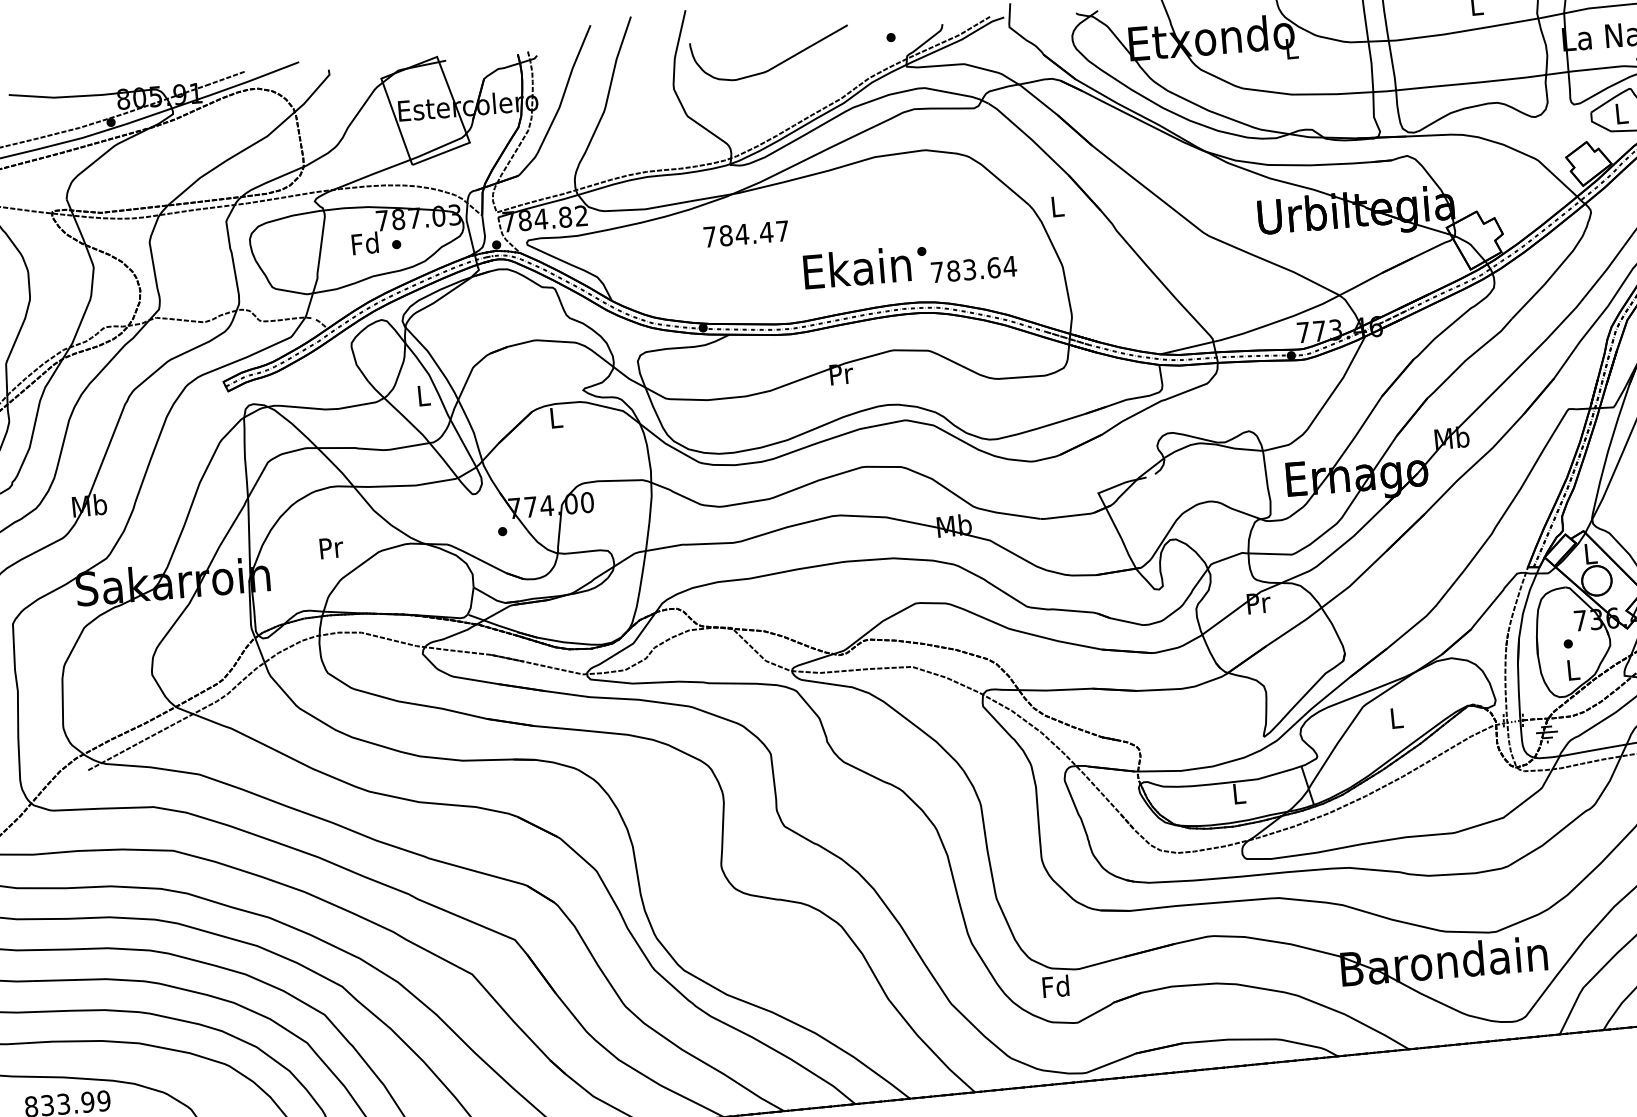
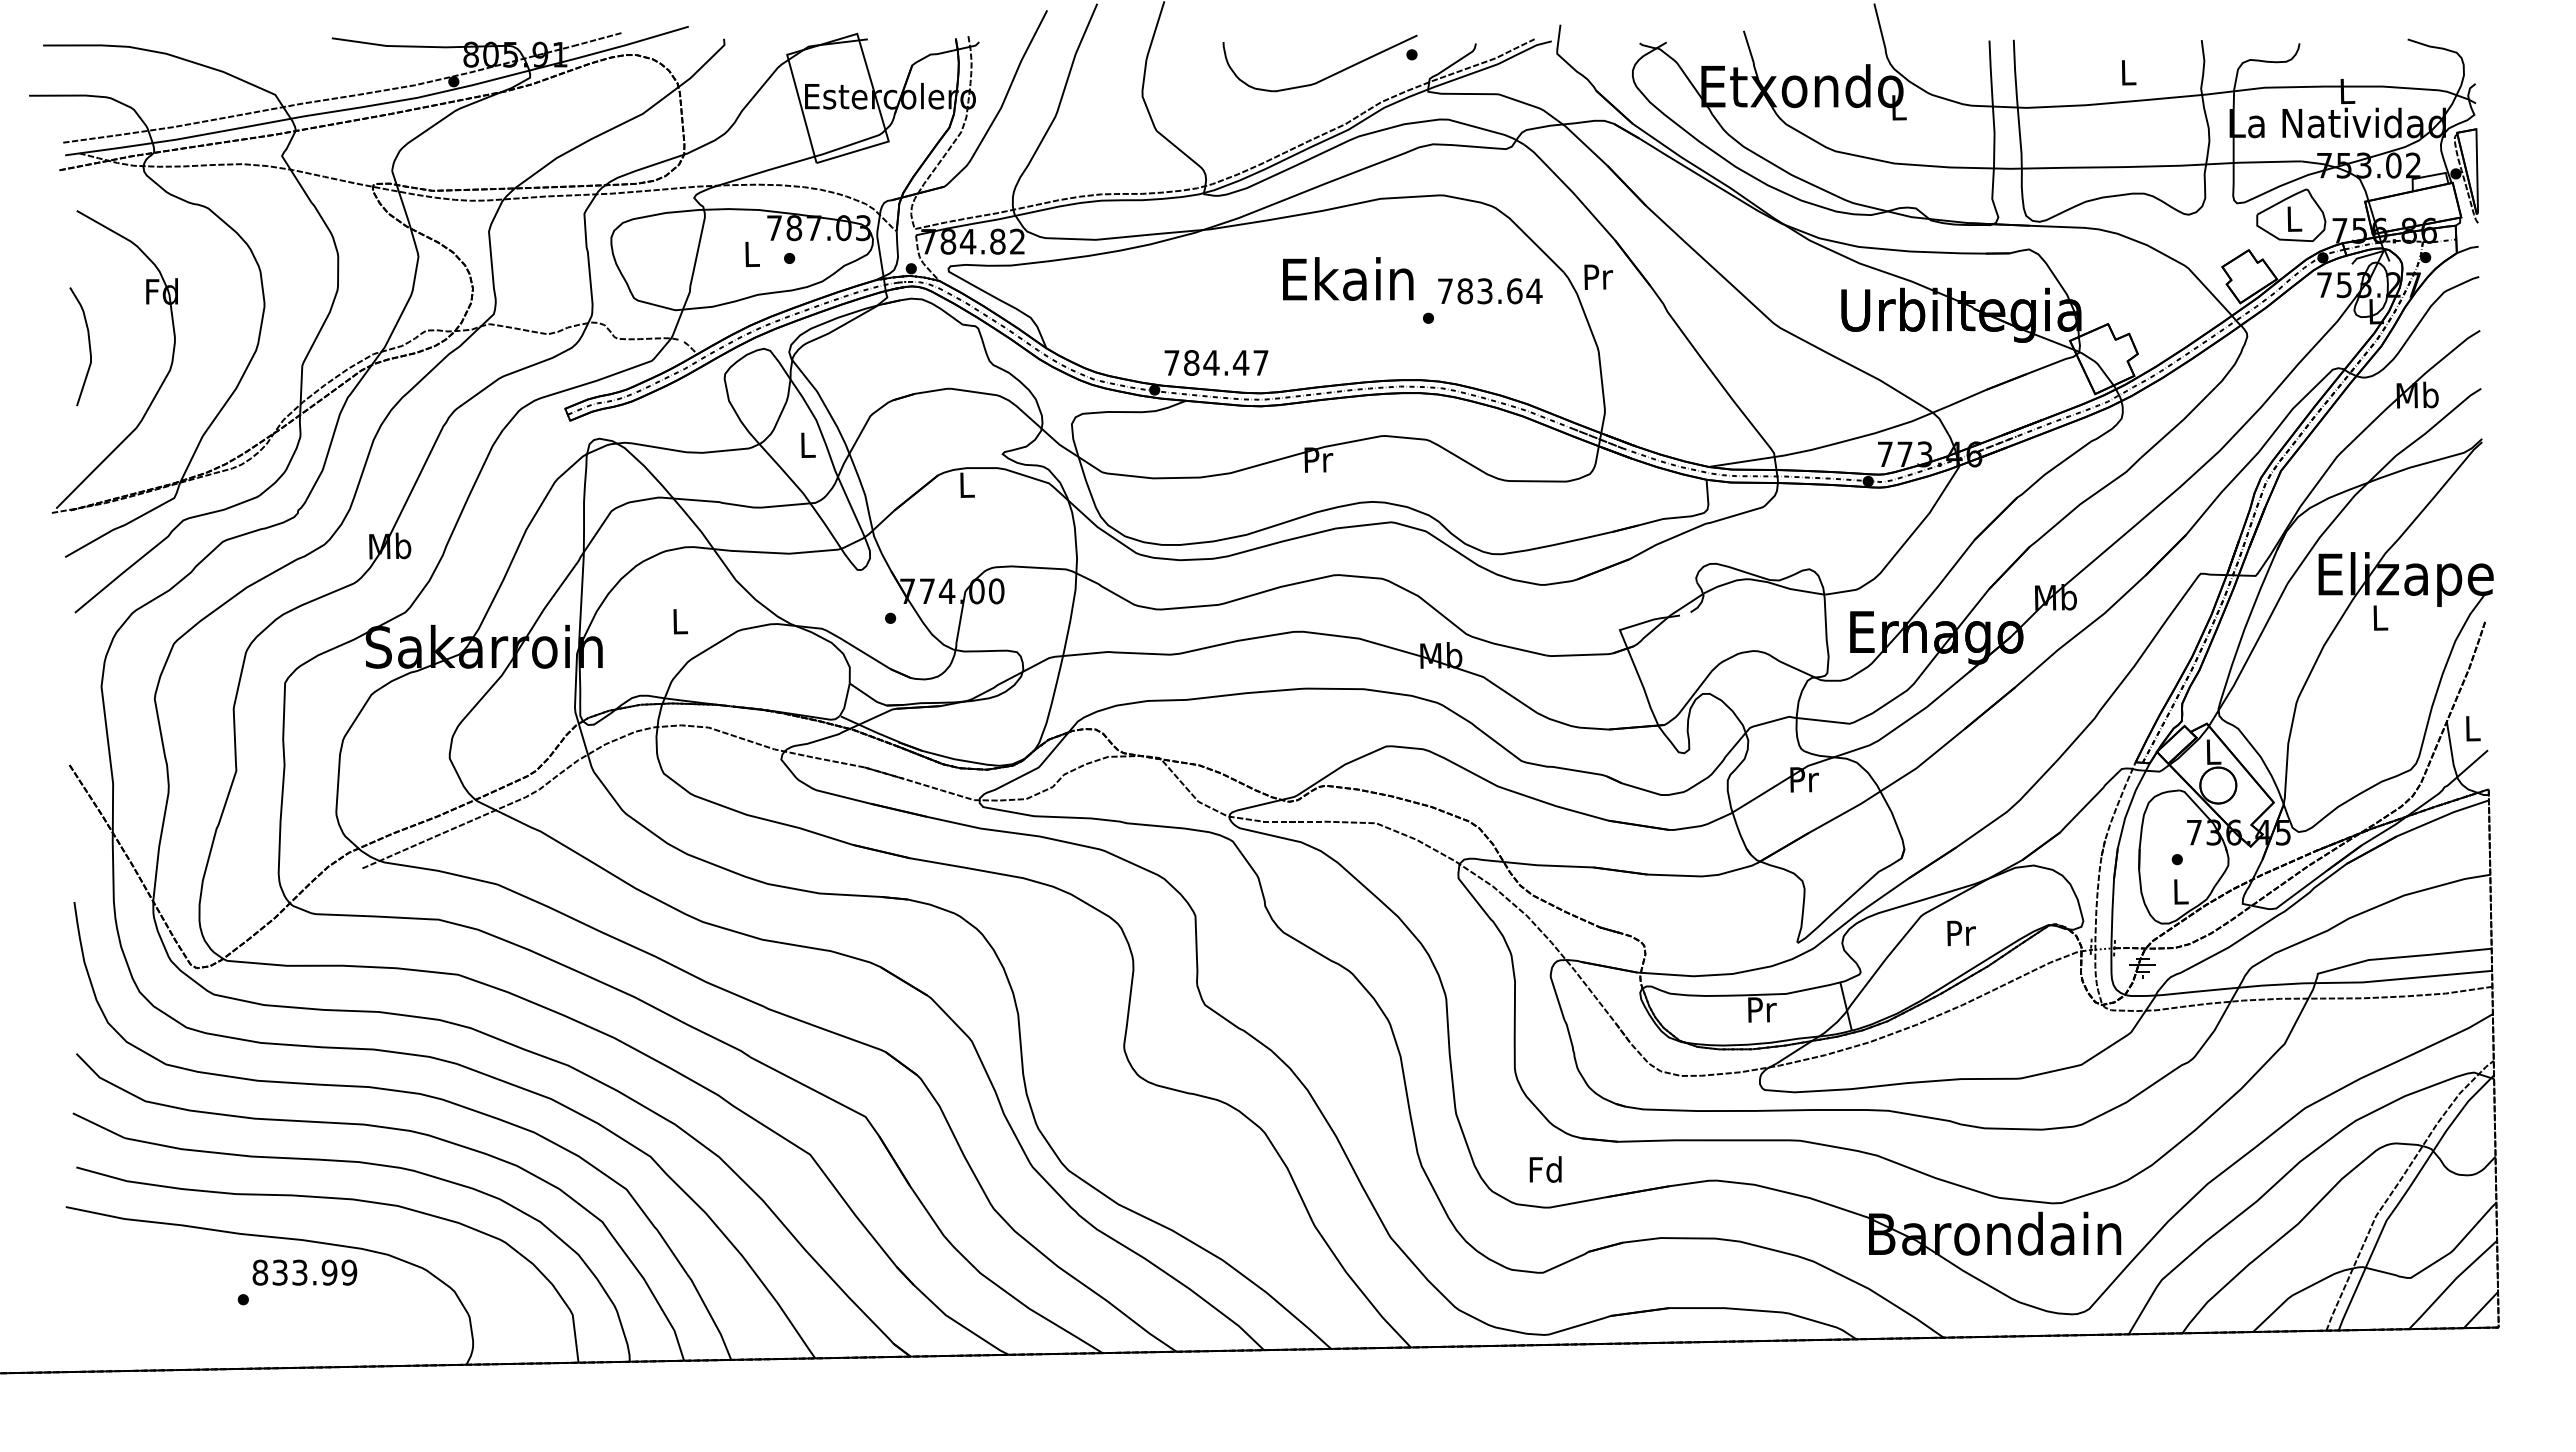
curve: (775, 65) -> (1325, 77), moved
text: (1057, 206) -> (1598, 276), L -> Pr
text: (746, 233) -> (1216, 362), moved
text: (365, 243) -> (751, 253), Fd -> L
text: (857, 267) -> (1348, 278), moved
text: (974, 269) -> (1490, 291), moved
text: (331, 547) -> (680, 621), Pr -> L
text: (1397, 718) -> (1961, 933), L -> Pr
text: (1239, 793) -> (1762, 1009), L -> Pr
text: (1055, 986) -> (1545, 1169), moved

